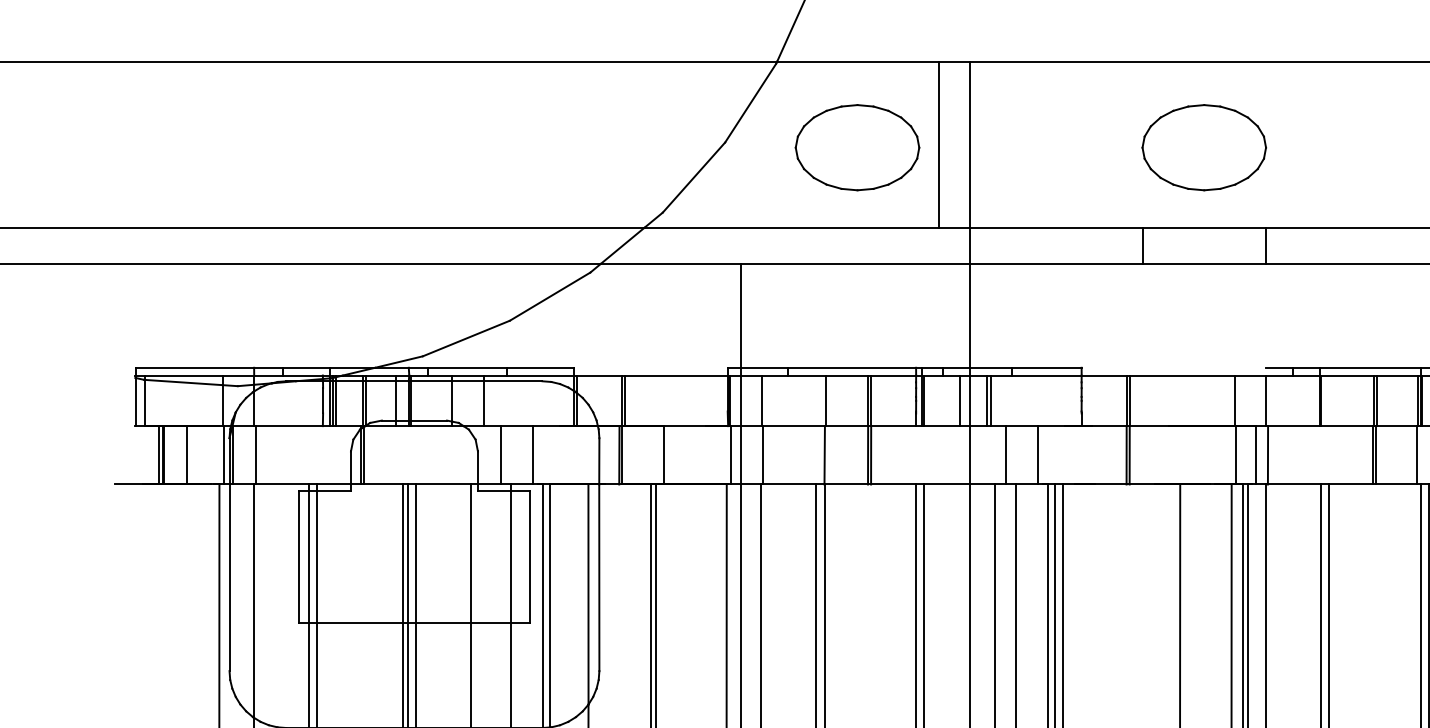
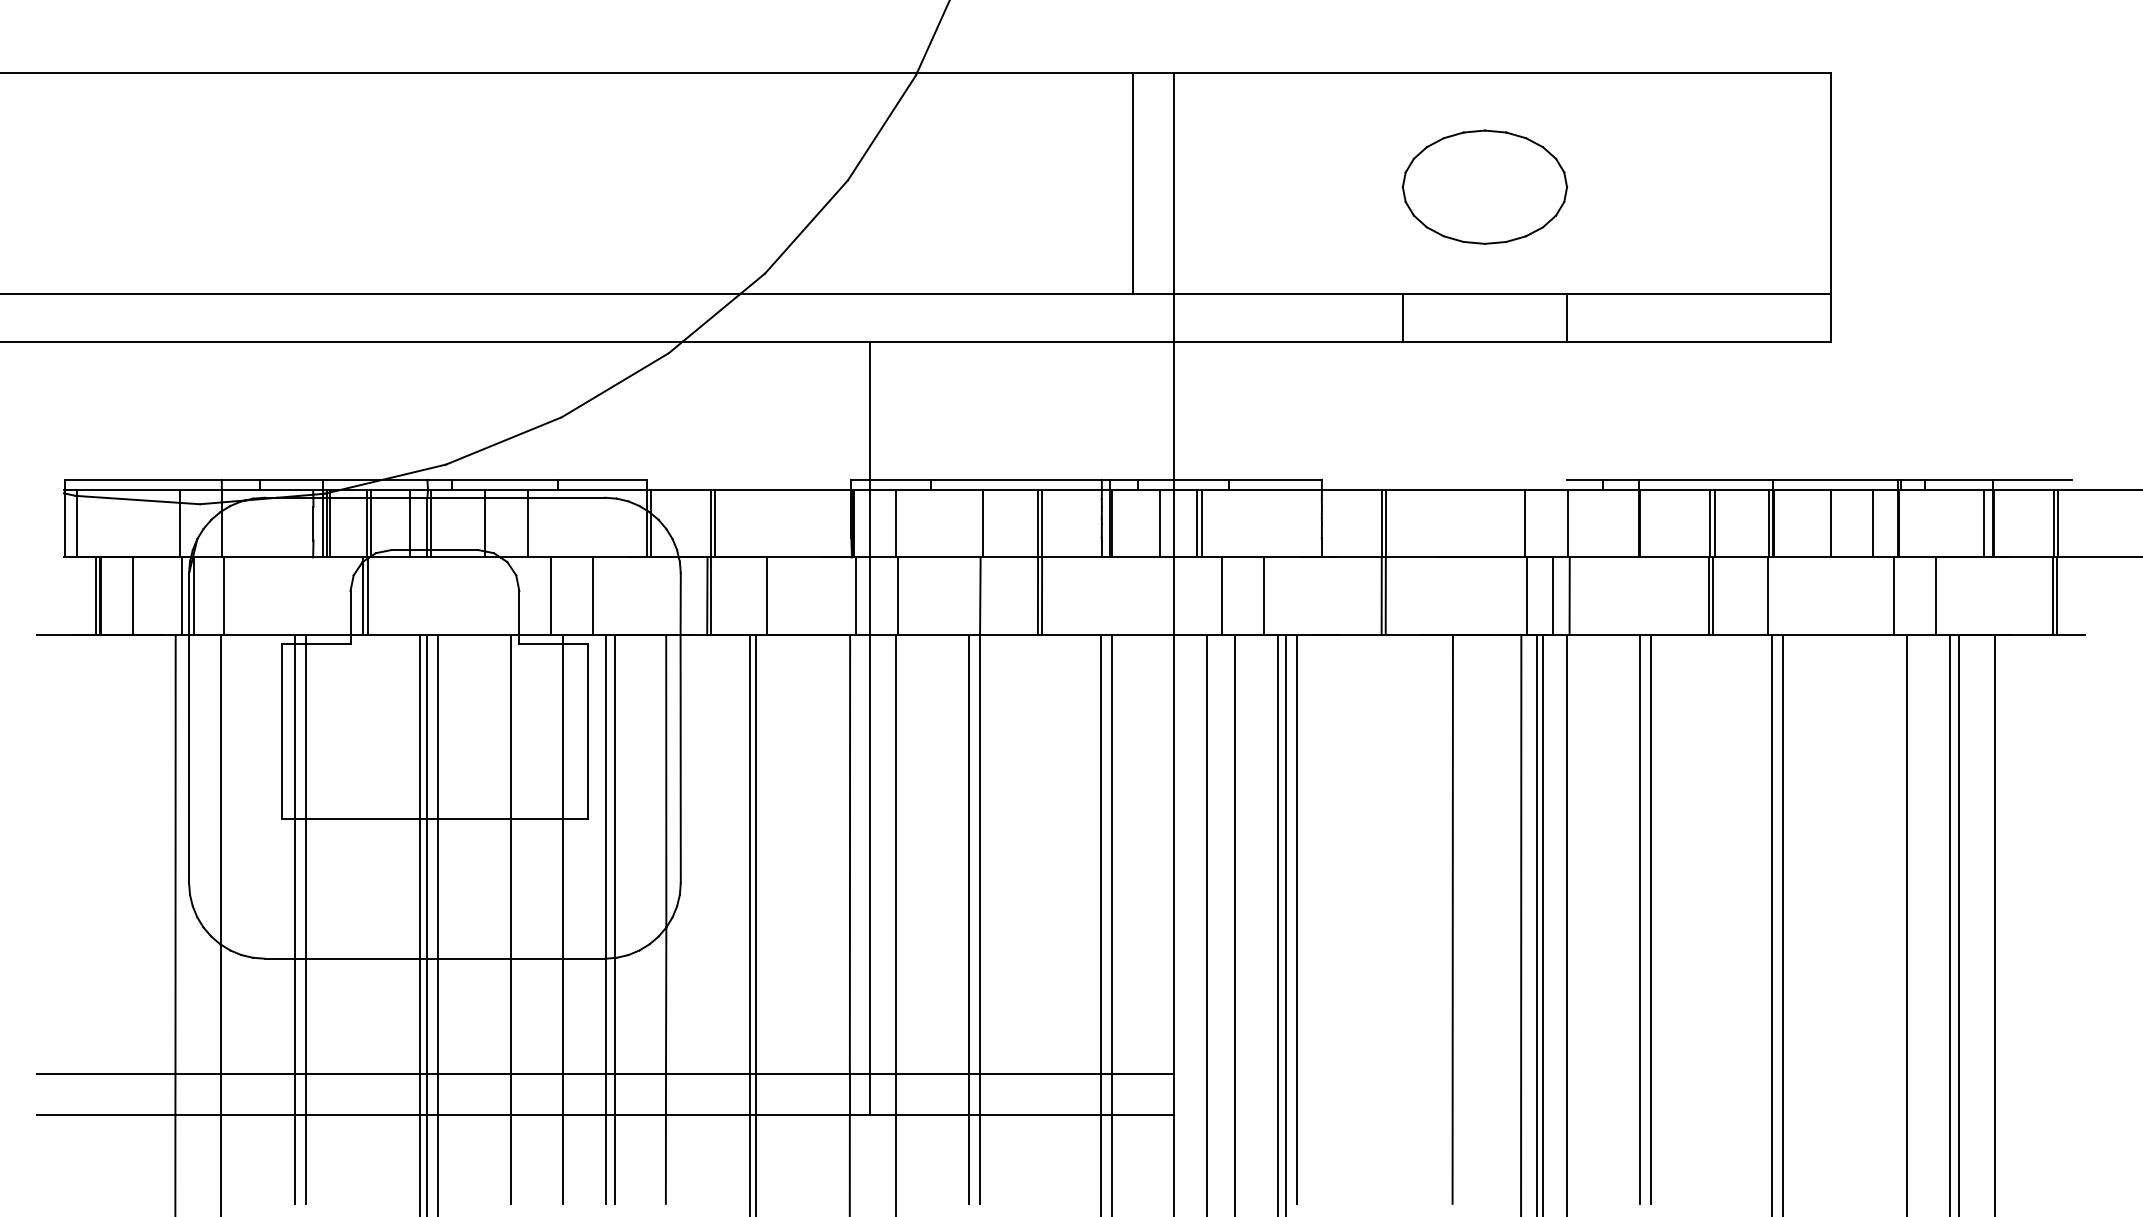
part: (857, 147) -> (1023, 186), removed

